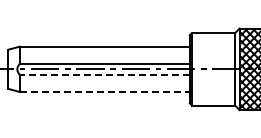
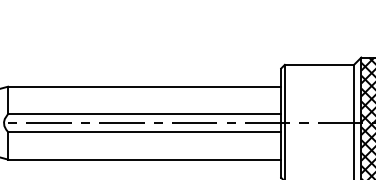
line: (104, 74) -> (144, 131), dashed -> solid
line: (104, 91) -> (144, 158), dashed -> solid

